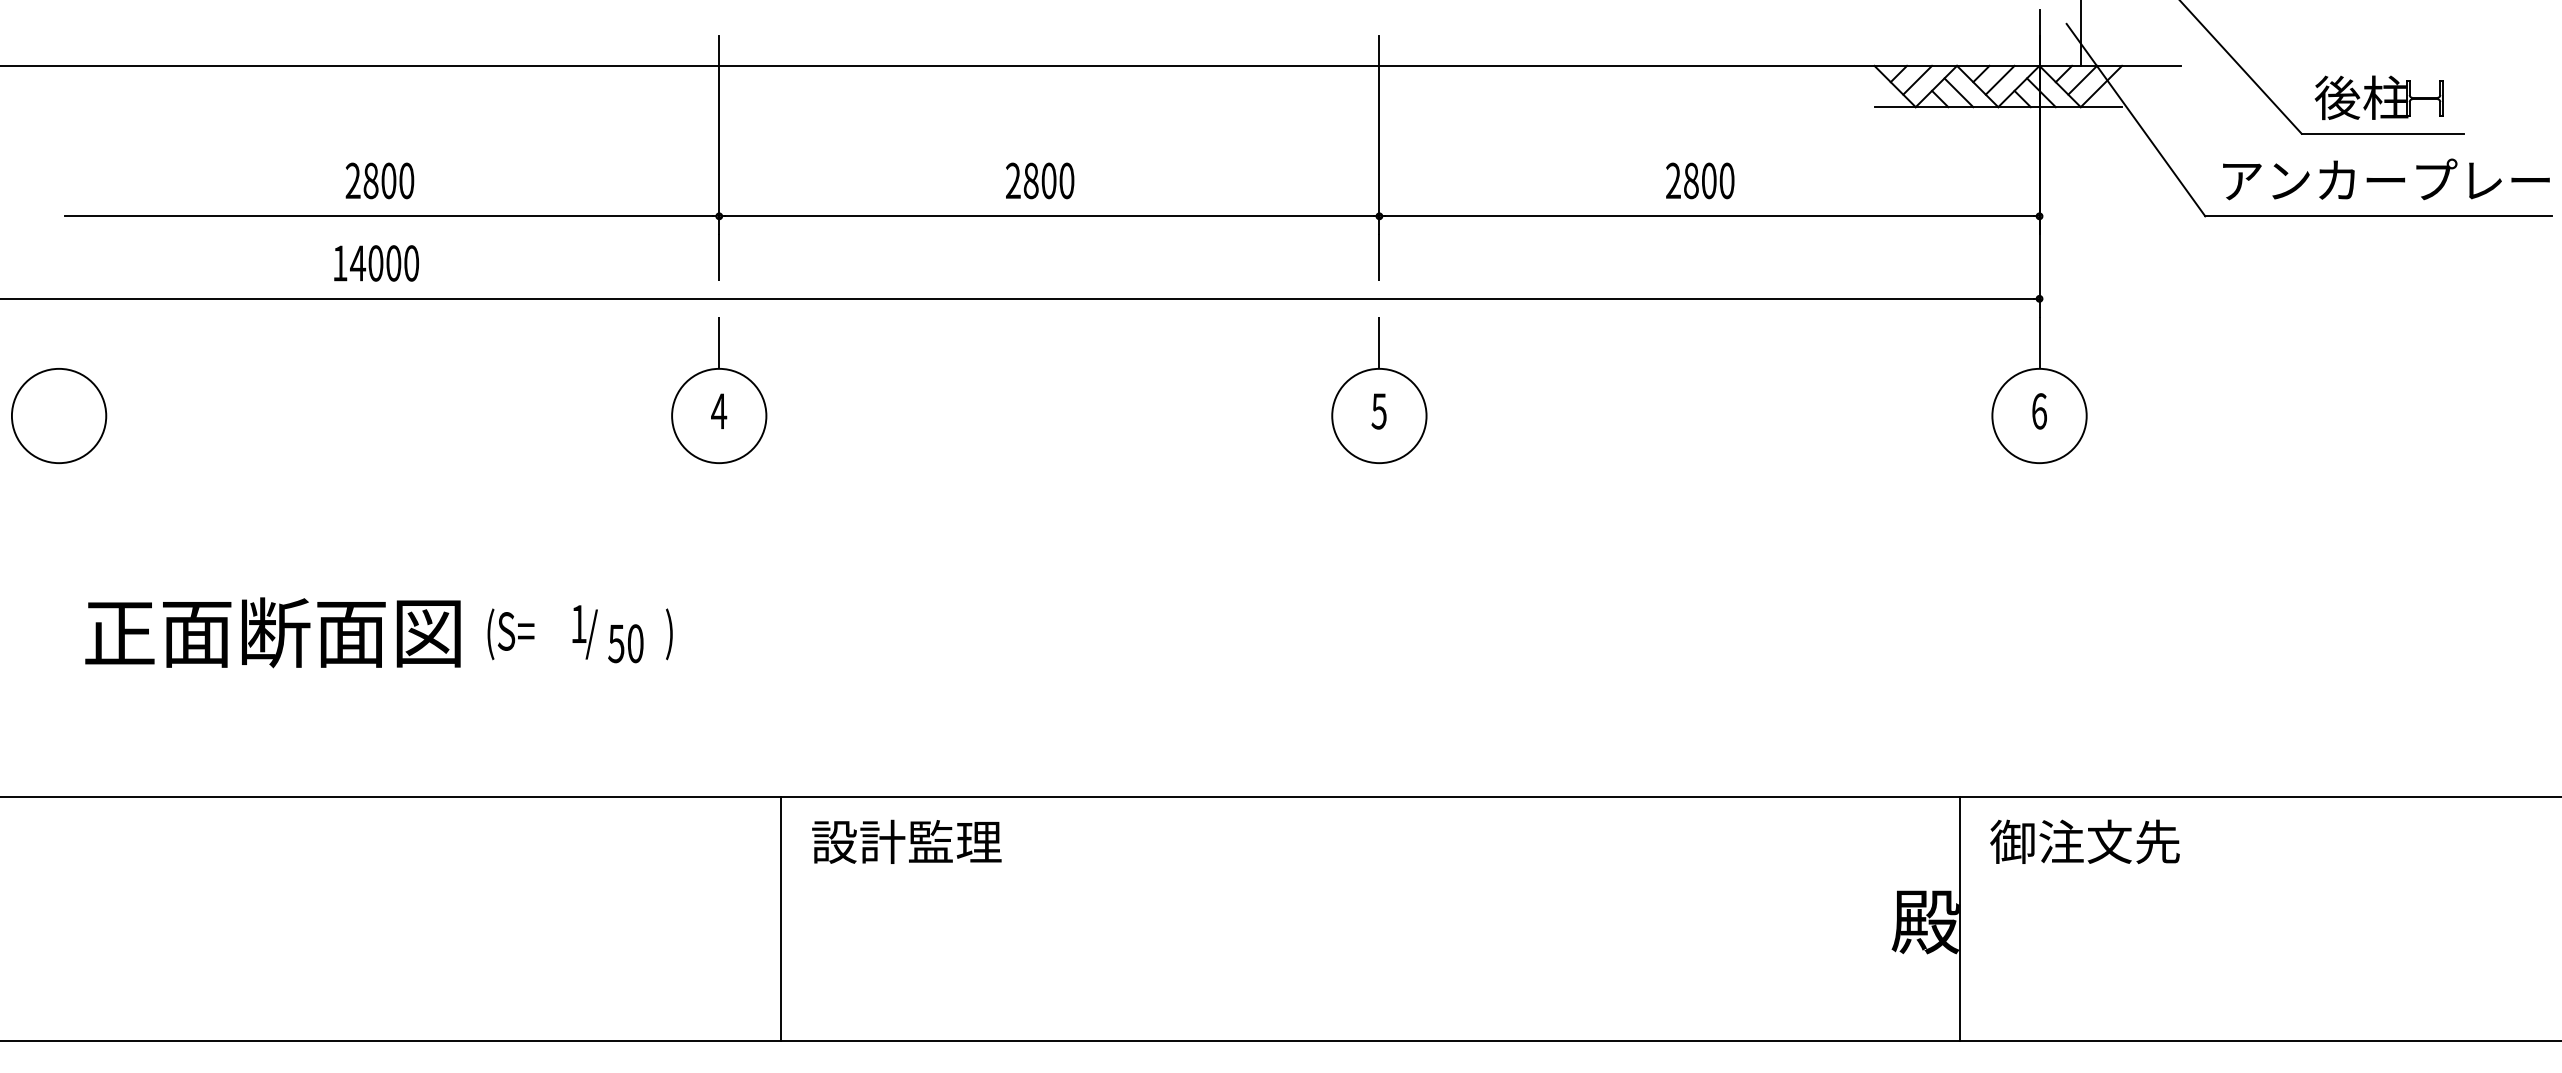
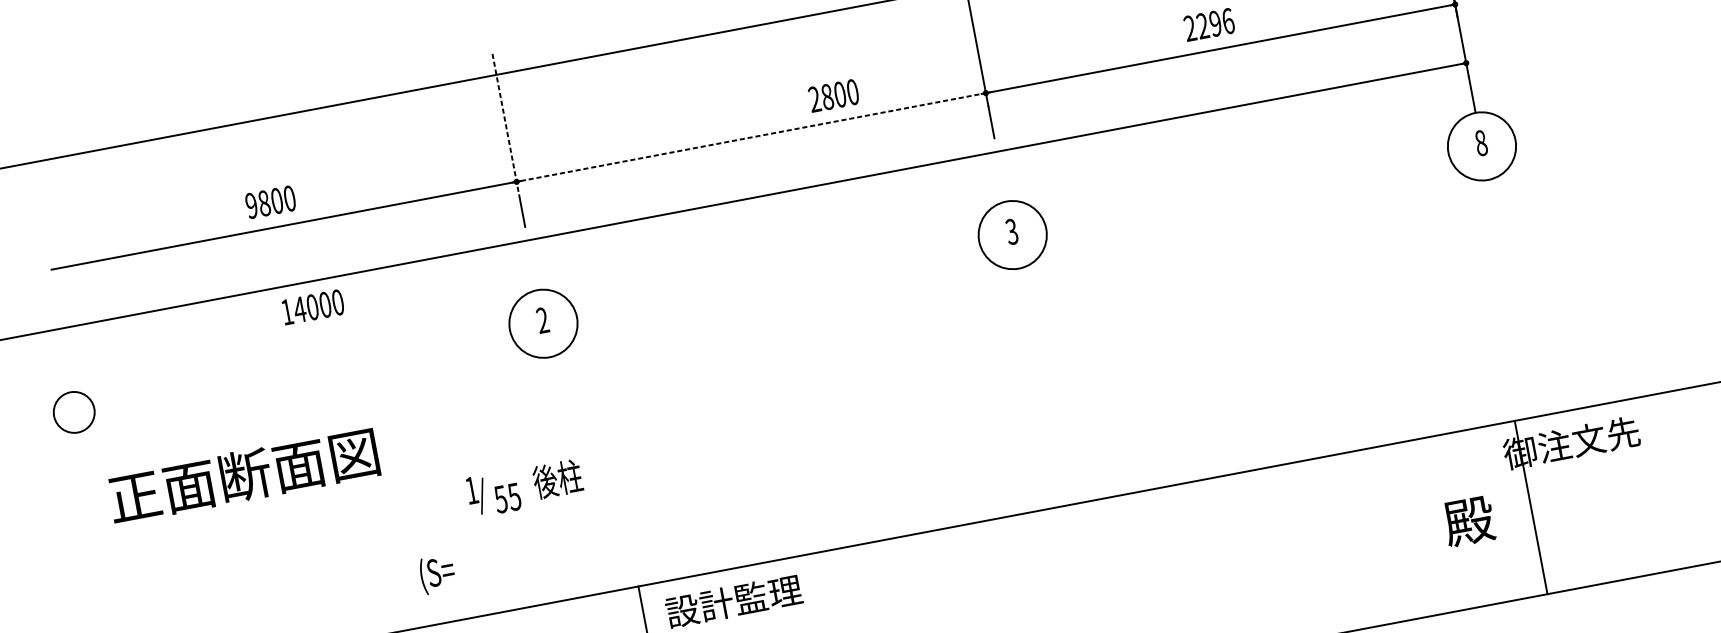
line: (719, 135) -> (505, 124), solid -> dashed
text: (1040, 180) -> (834, 95), moved
text: (1709, 180) -> (1215, 23), 2800 -> 2296
text: (352, 181) -> (251, 206), 2800 -> 9800
line: (1049, 216) -> (751, 137), solid -> dashed
text: (376, 263) -> (313, 307), moved
line: (719, 342) -> (533, 271), removed
line: (1379, 342) -> (1002, 182), removed
text: (719, 411) -> (543, 320), 4 -> 2
text: (1378, 411) -> (1011, 232), 5 -> 3
text: (2039, 411) -> (1481, 143), 6 -> 8
circle: (58, 415) -> (73, 412), size x0.6
text: (272, 632) -> (243, 475), moved
text: (698, 633) -> (557, 481), ) -> 後柱
text: (510, 634) -> (437, 574), moved
text: (635, 643) -> (514, 496), 50 -> 55
line: (1959, 919) -> (1531, 507), moved

